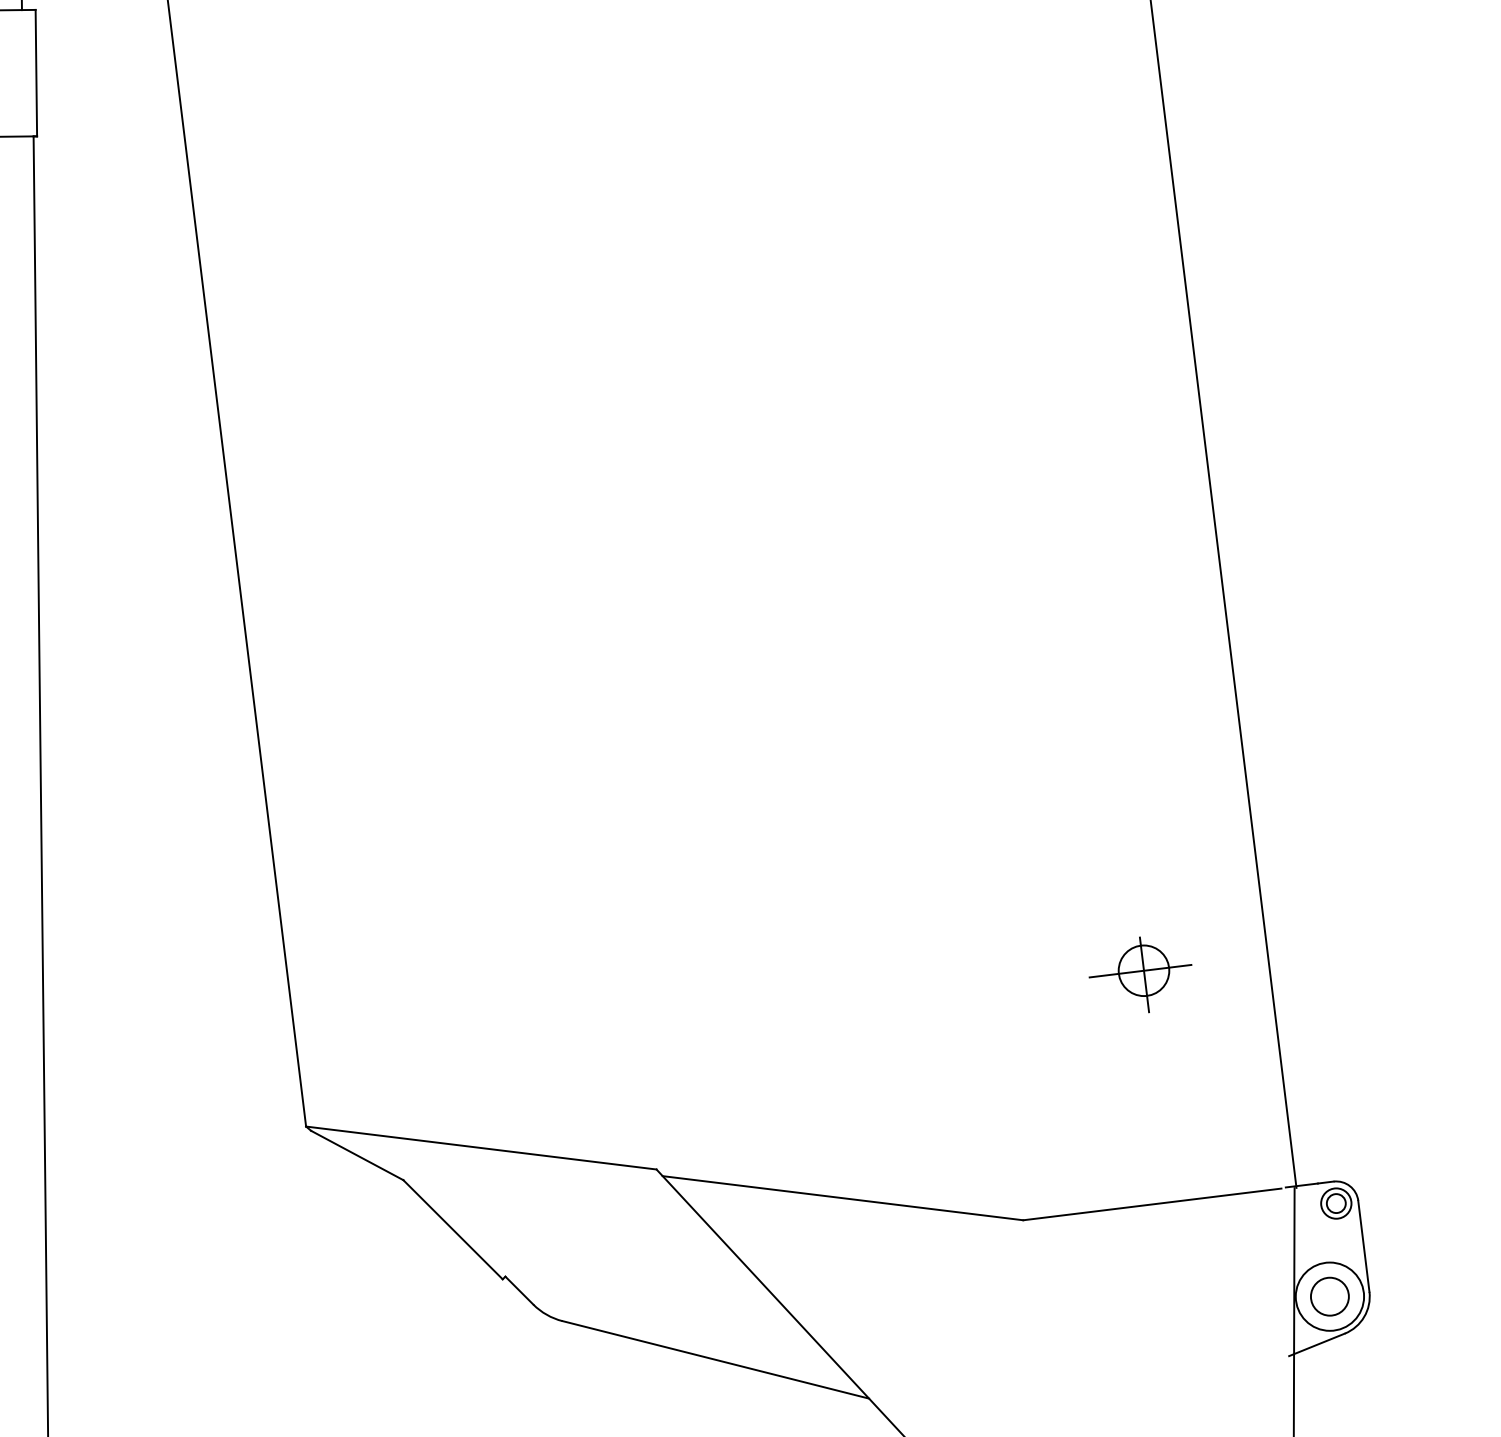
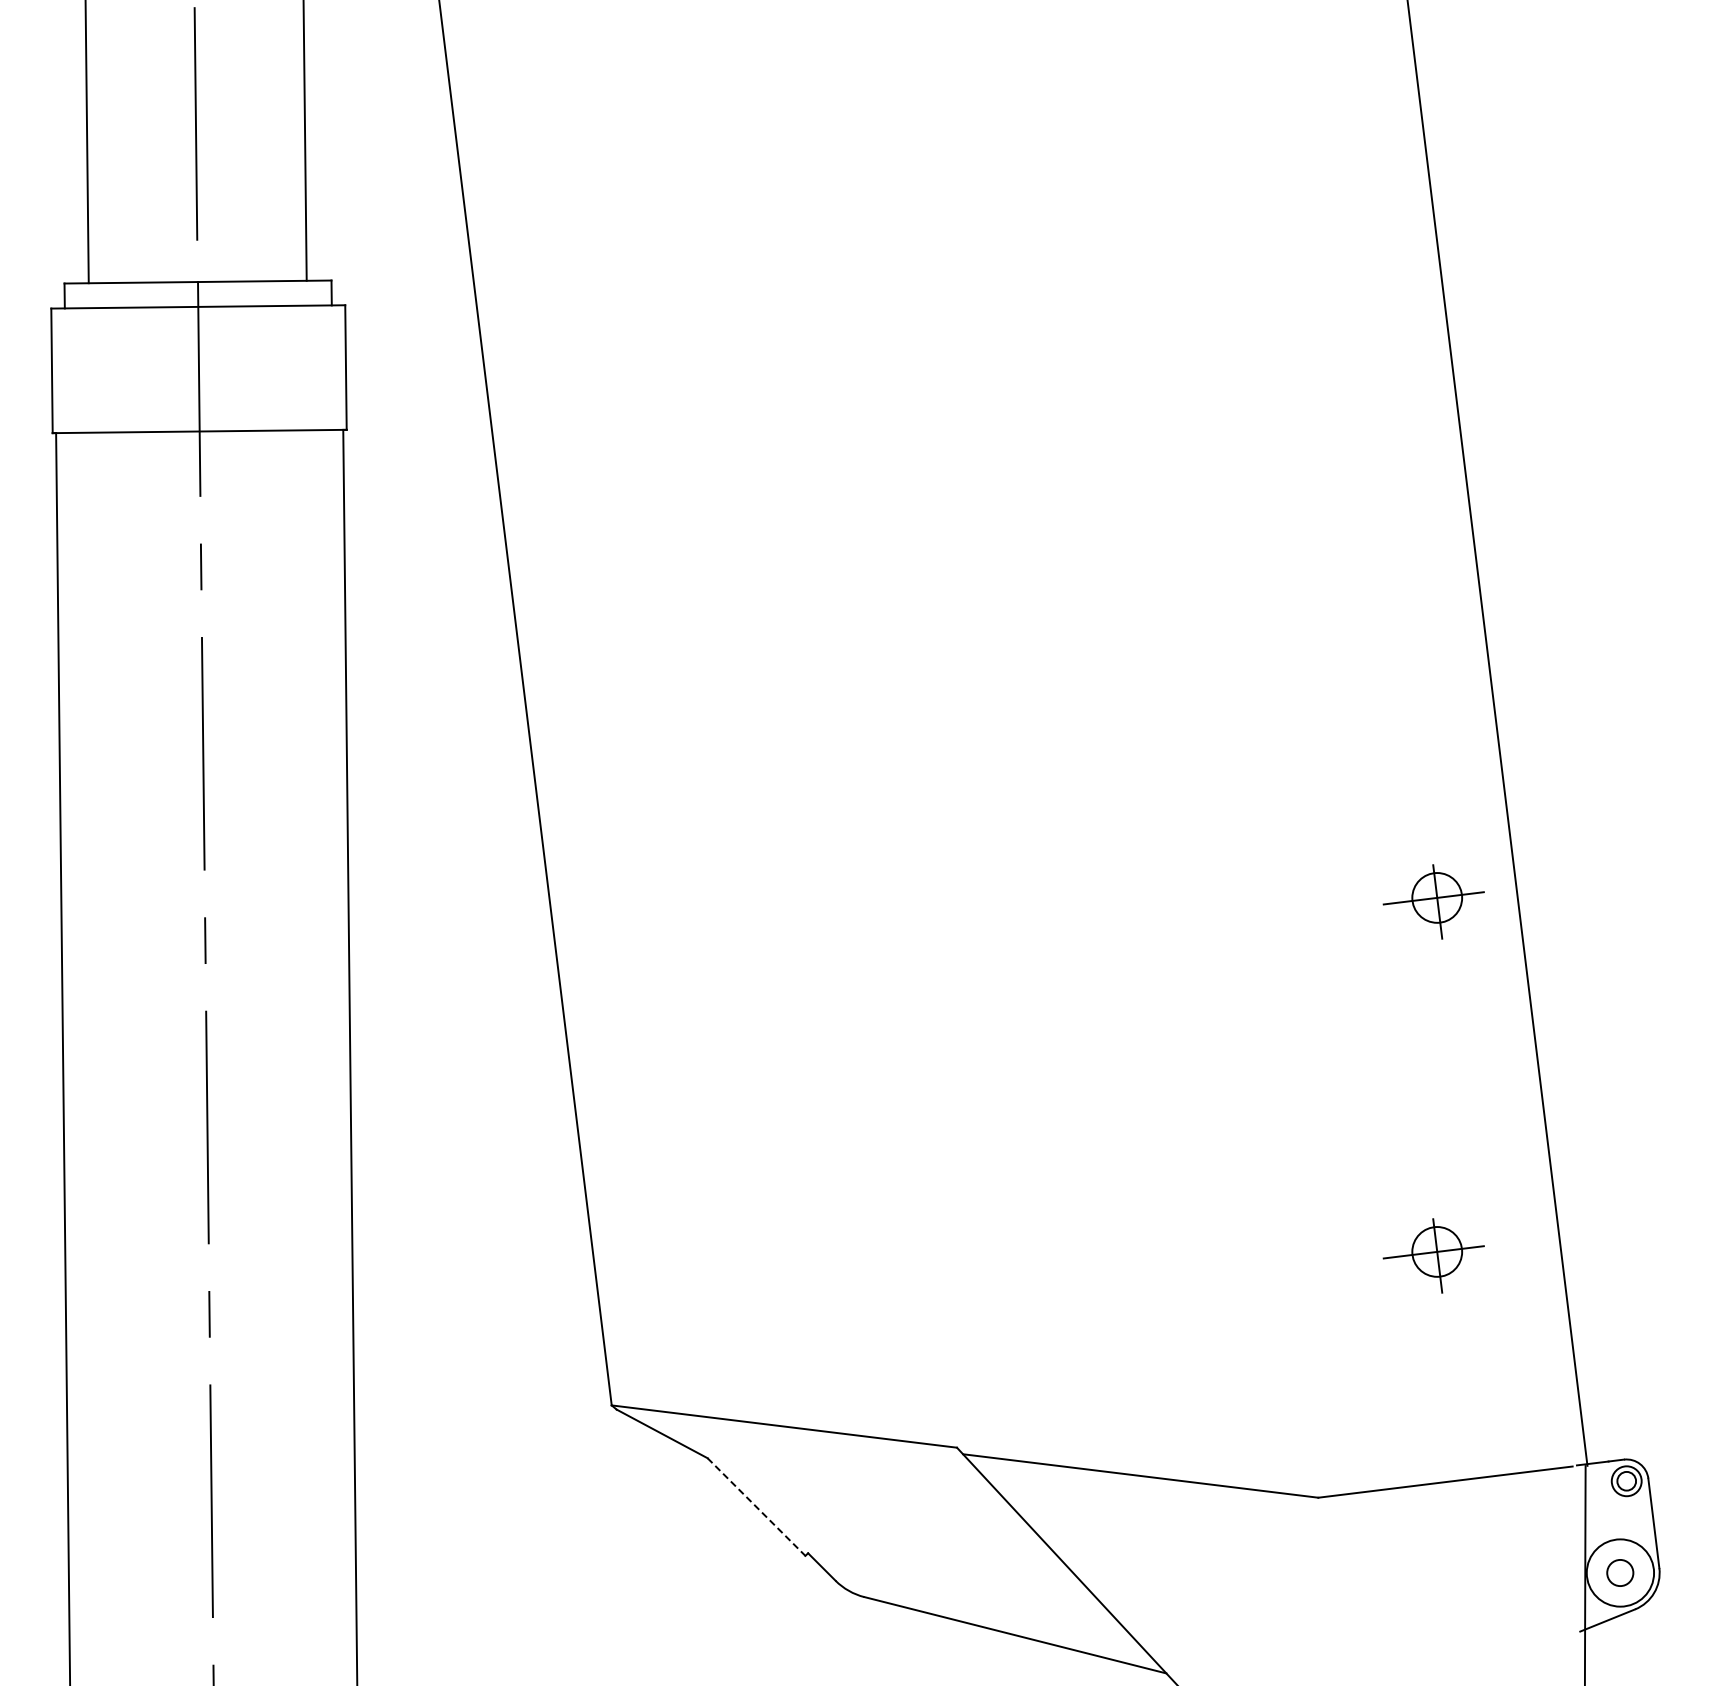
part: (1140, 615) -> (1433, 901), added
line: (453, 1230) -> (756, 1507), solid -> dashed
circle: (1328, 1296) -> (1619, 1572), size x0.7

